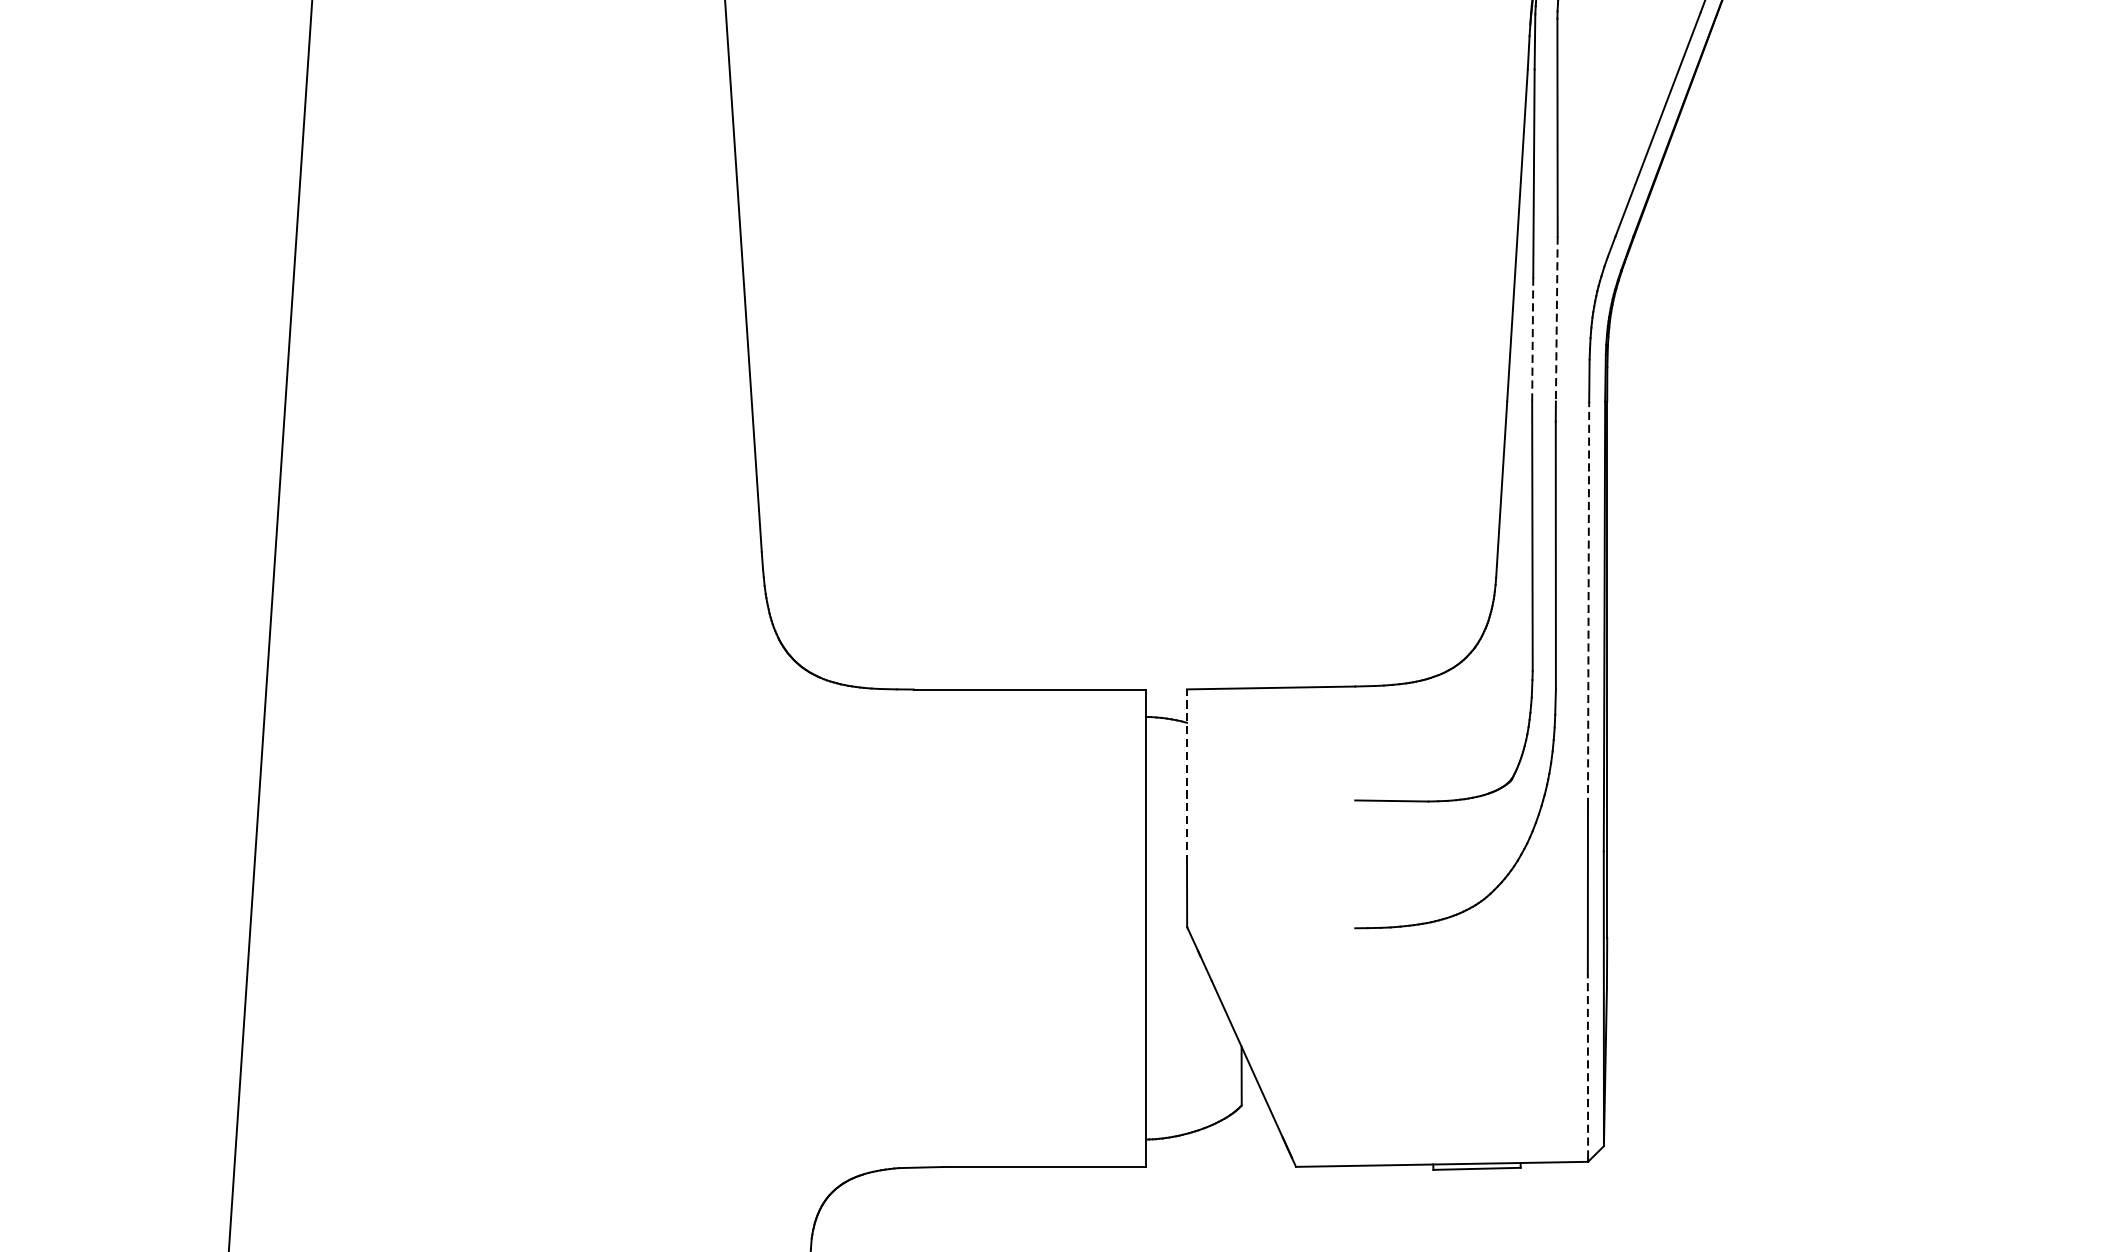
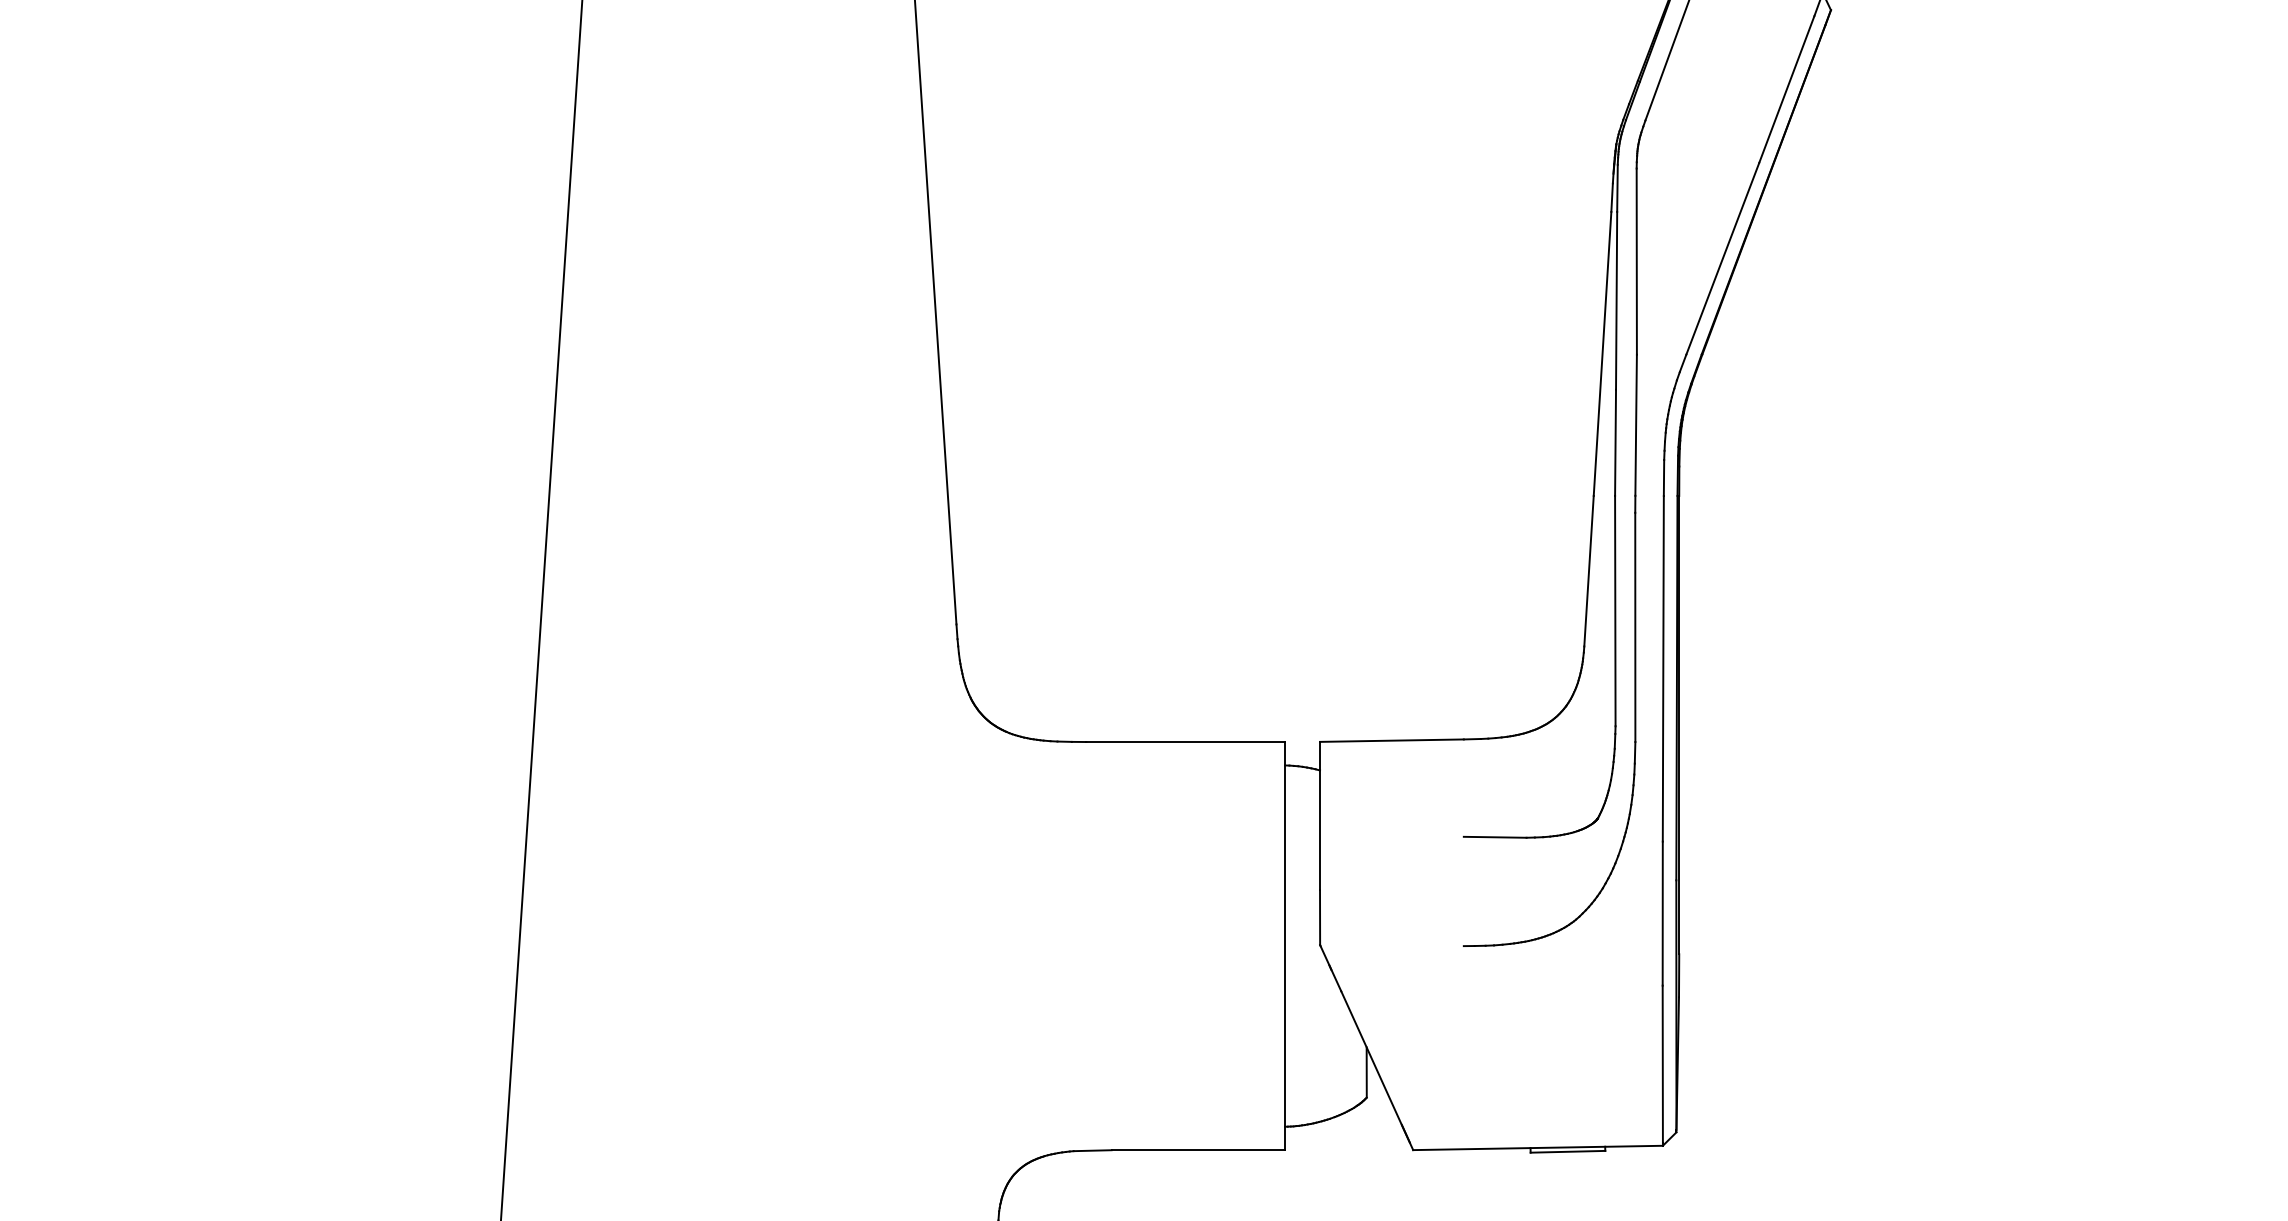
line: (1557, 319) -> (1636, 425), dashed -> solid
line: (1532, 340) -> (1615, 443), dashed -> solid
line: (1588, 603) -> (1663, 668), dashed -> solid
line: (1187, 775) -> (1320, 815), dashed -> solid
line: (1587, 1066) -> (1662, 1064), dashed -> solid

